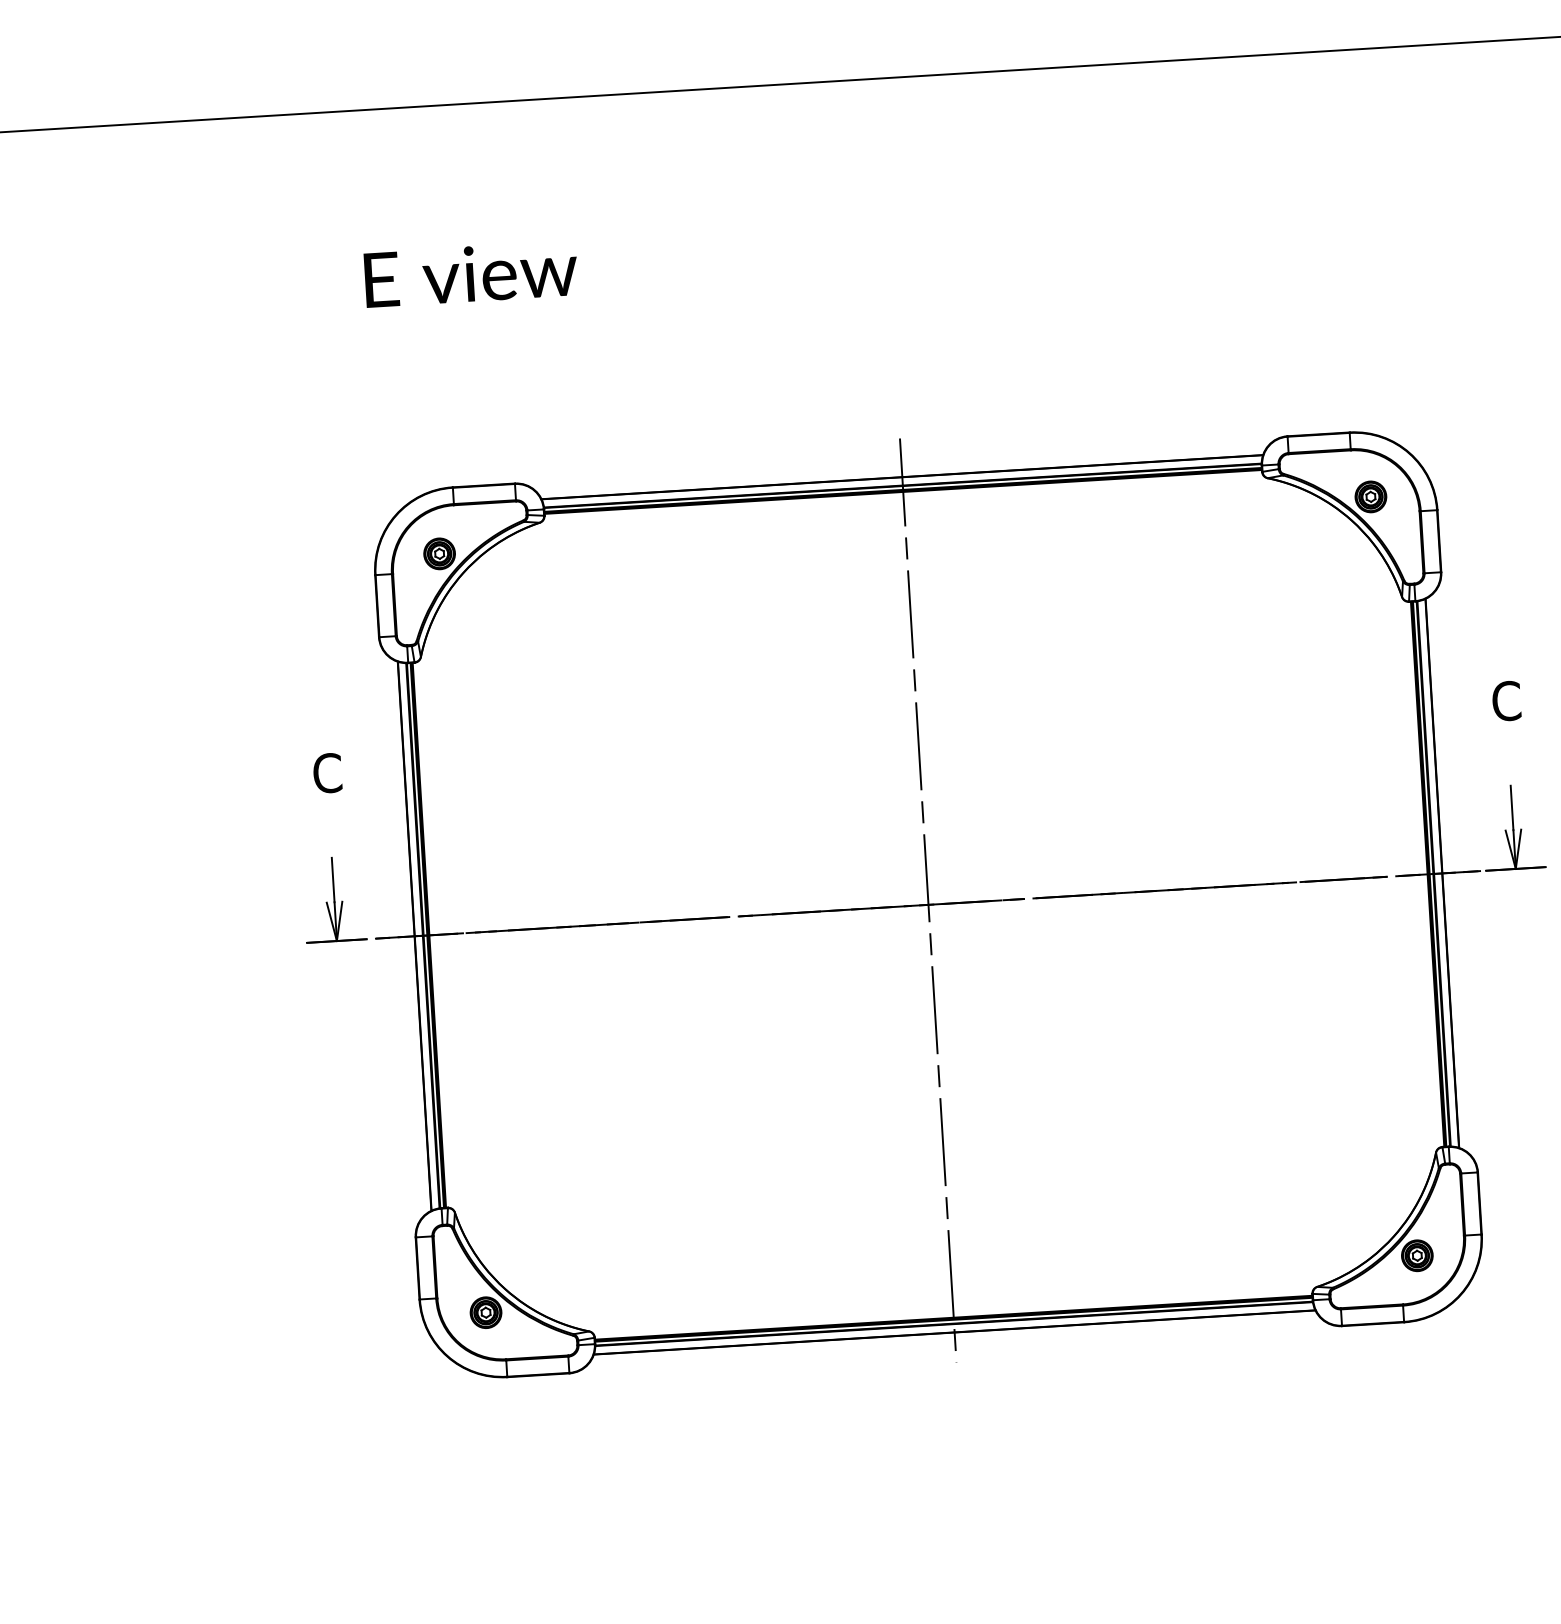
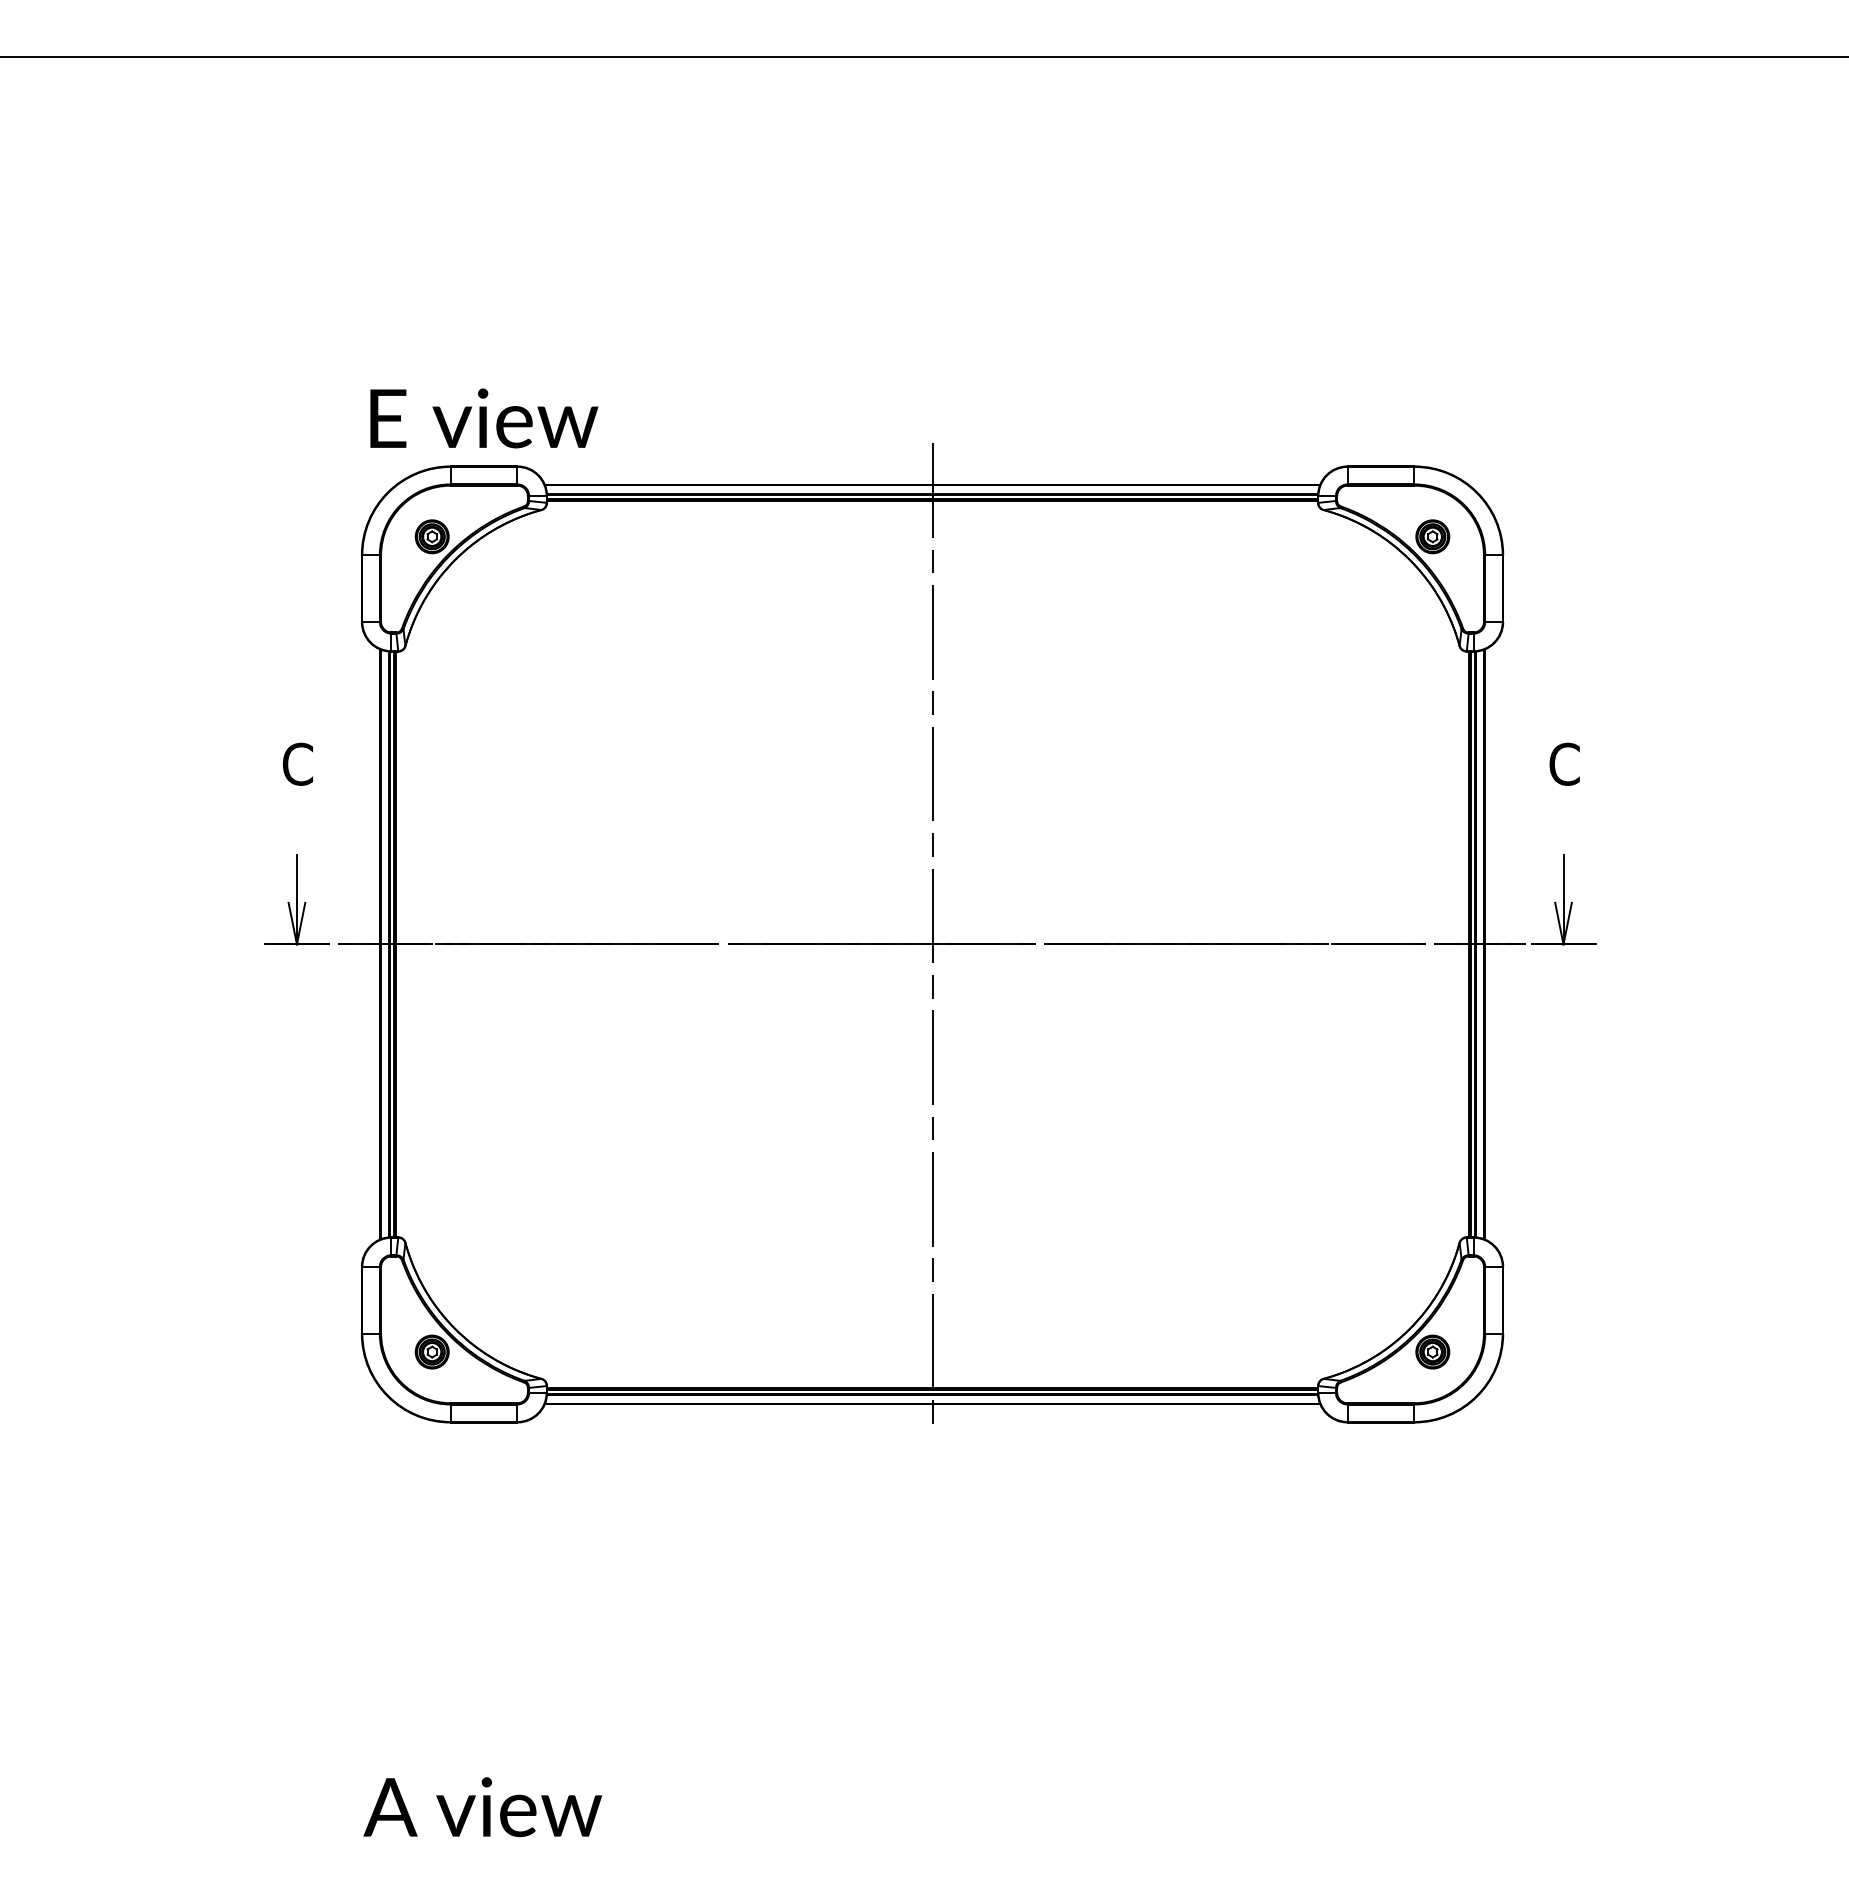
text: (471, 274) -> (484, 418), moved

